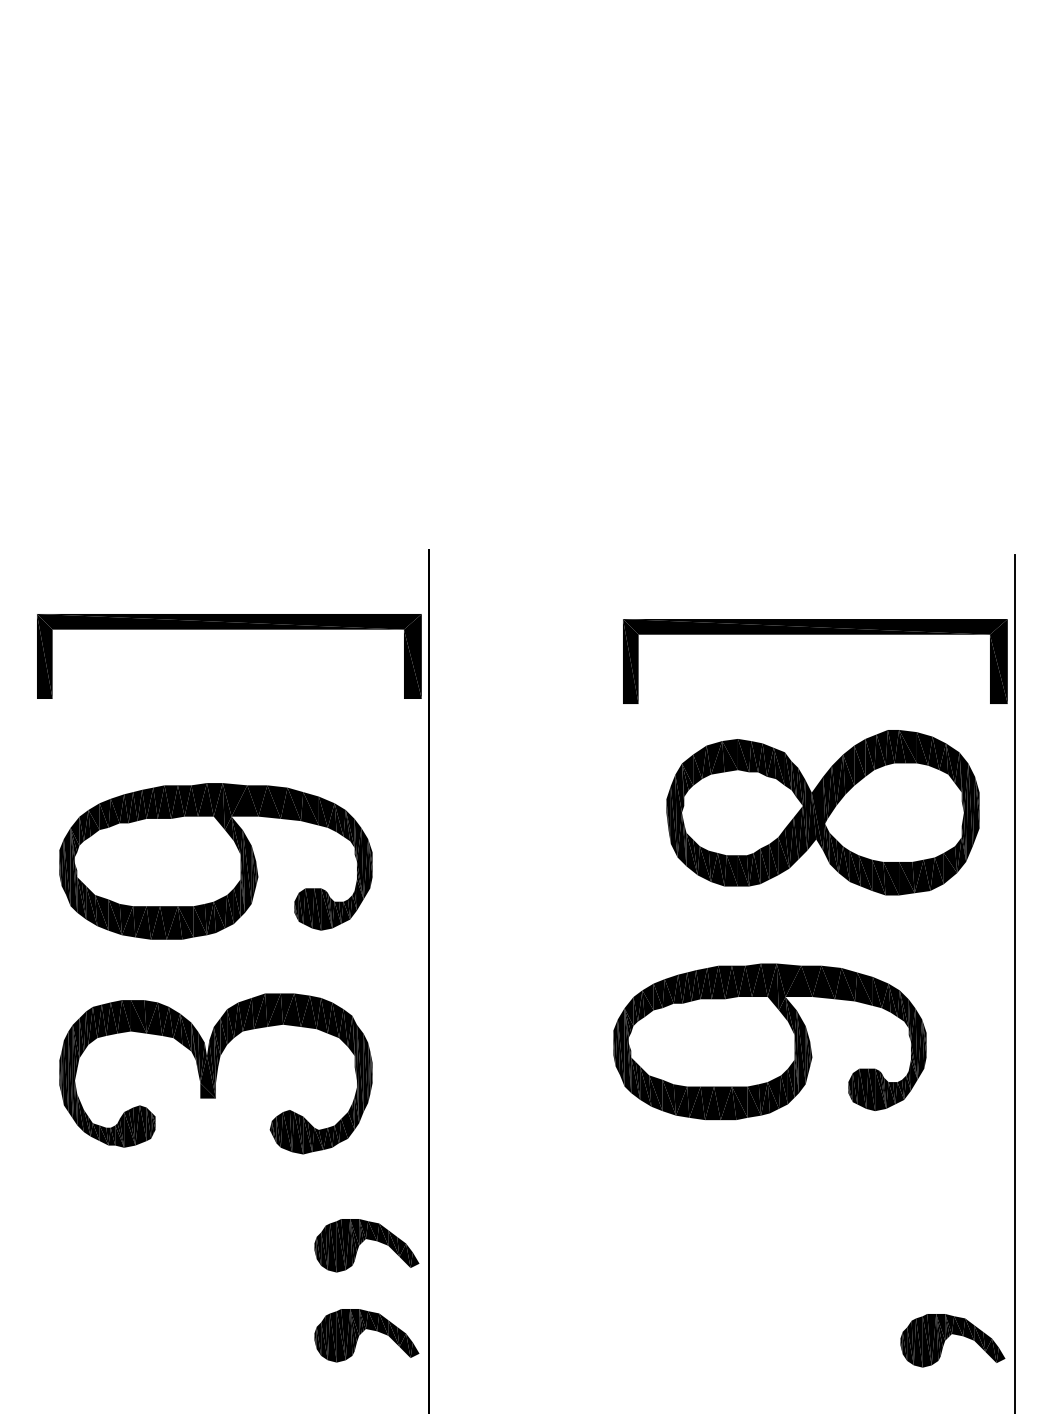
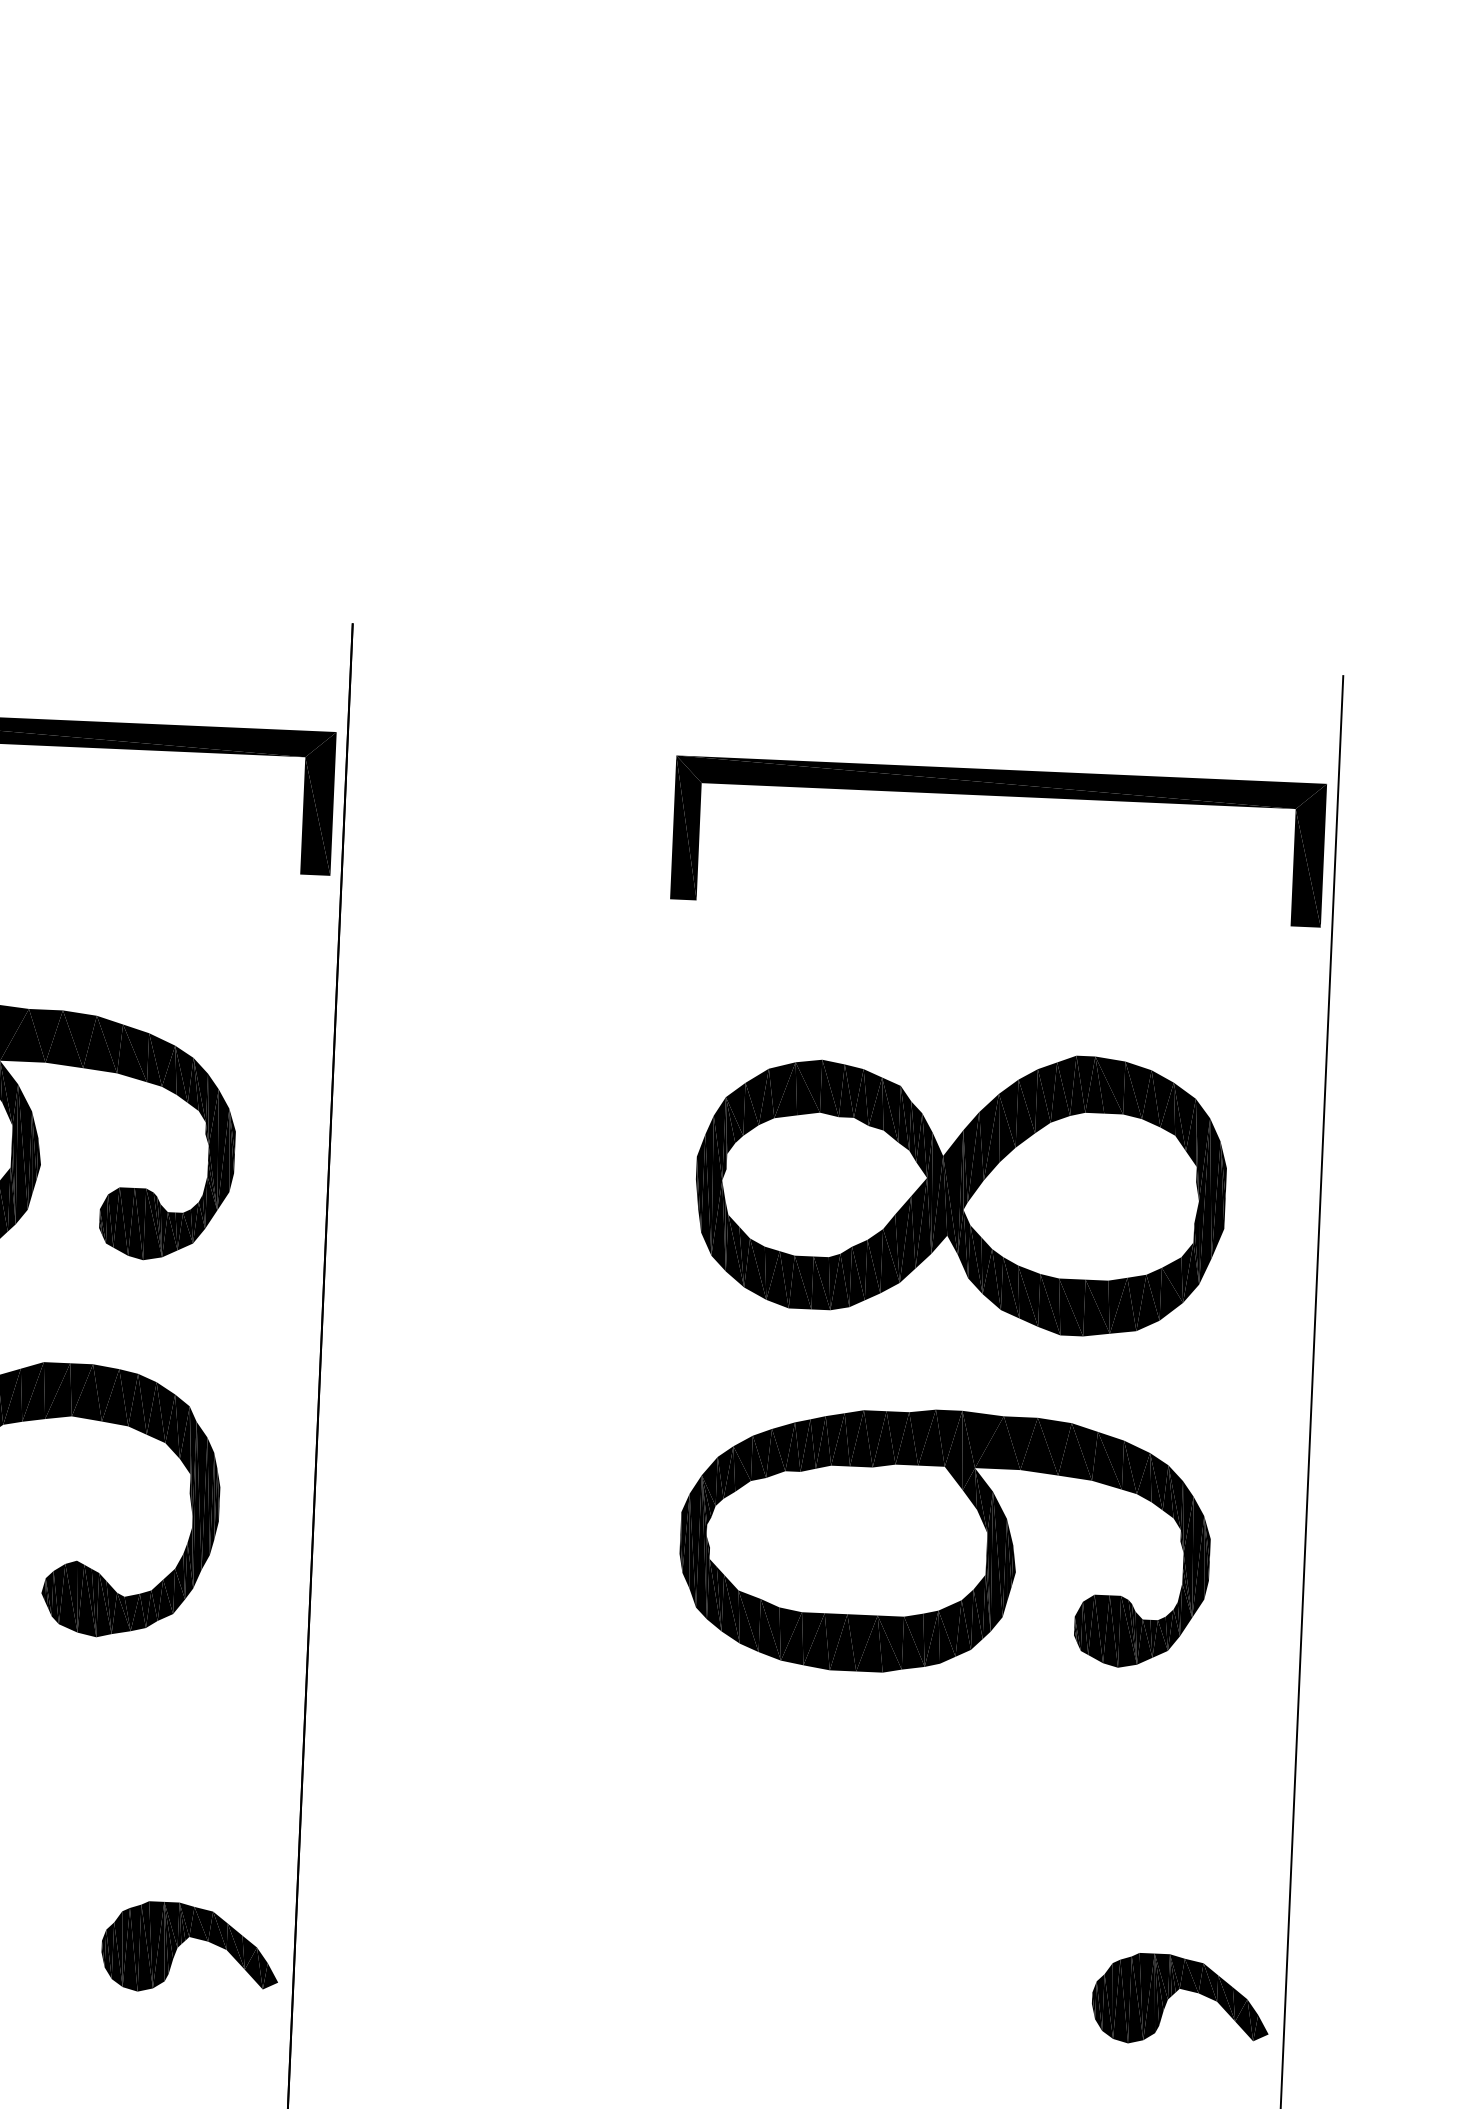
part: (822, 812) -> (959, 1190), moved
part: (769, 1041) -> (944, 1542), moved
part: (366, 1245) -> (196, 1795), removed

